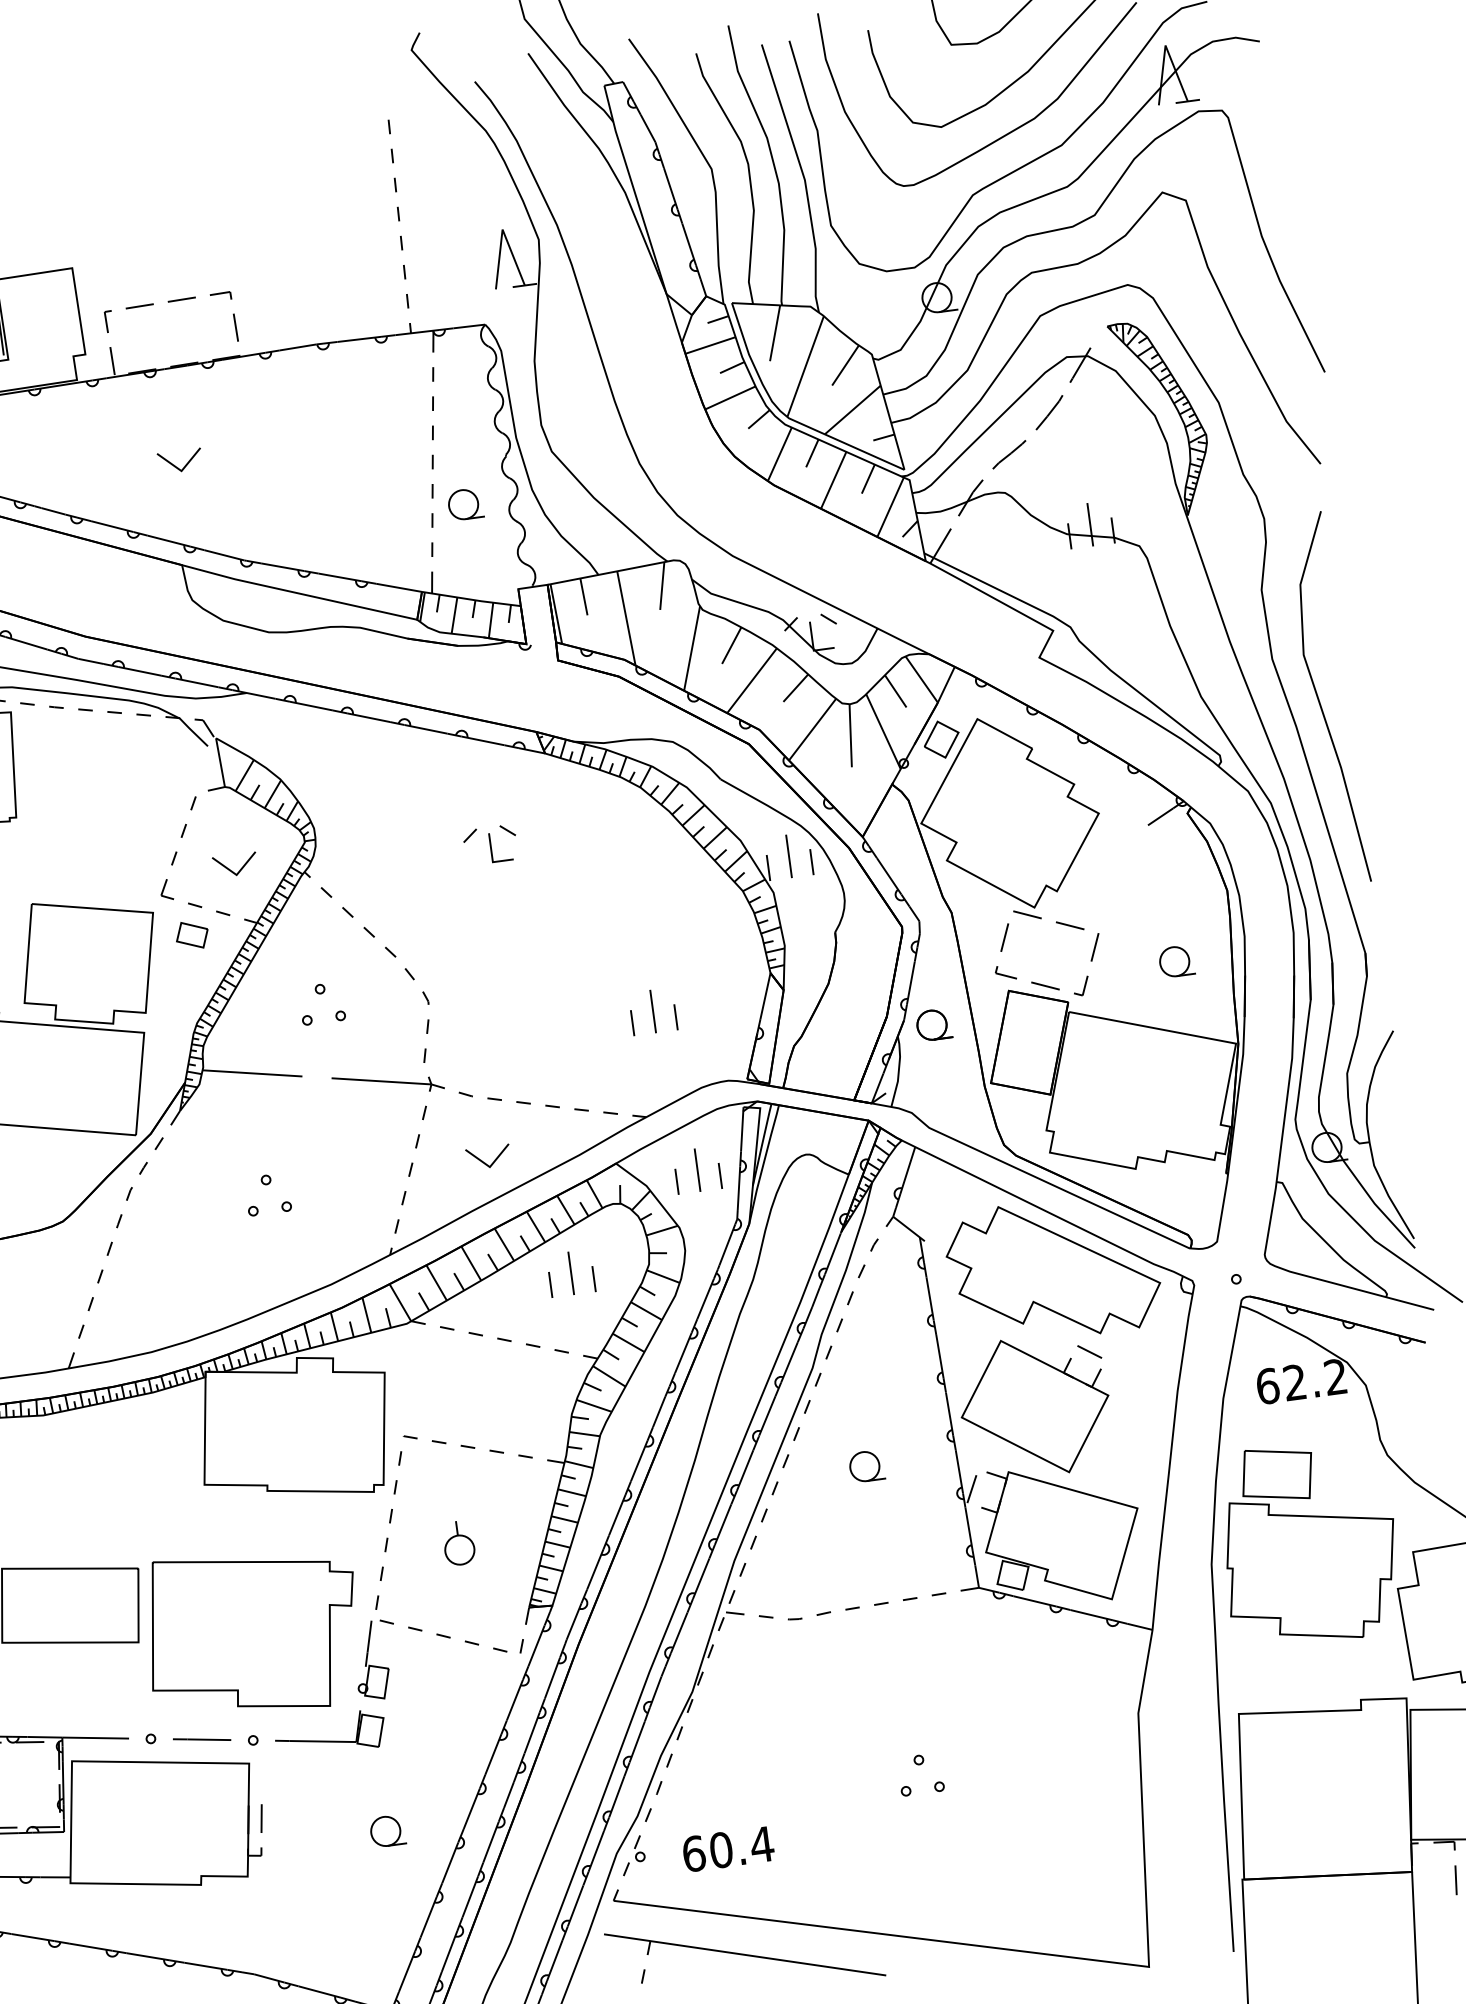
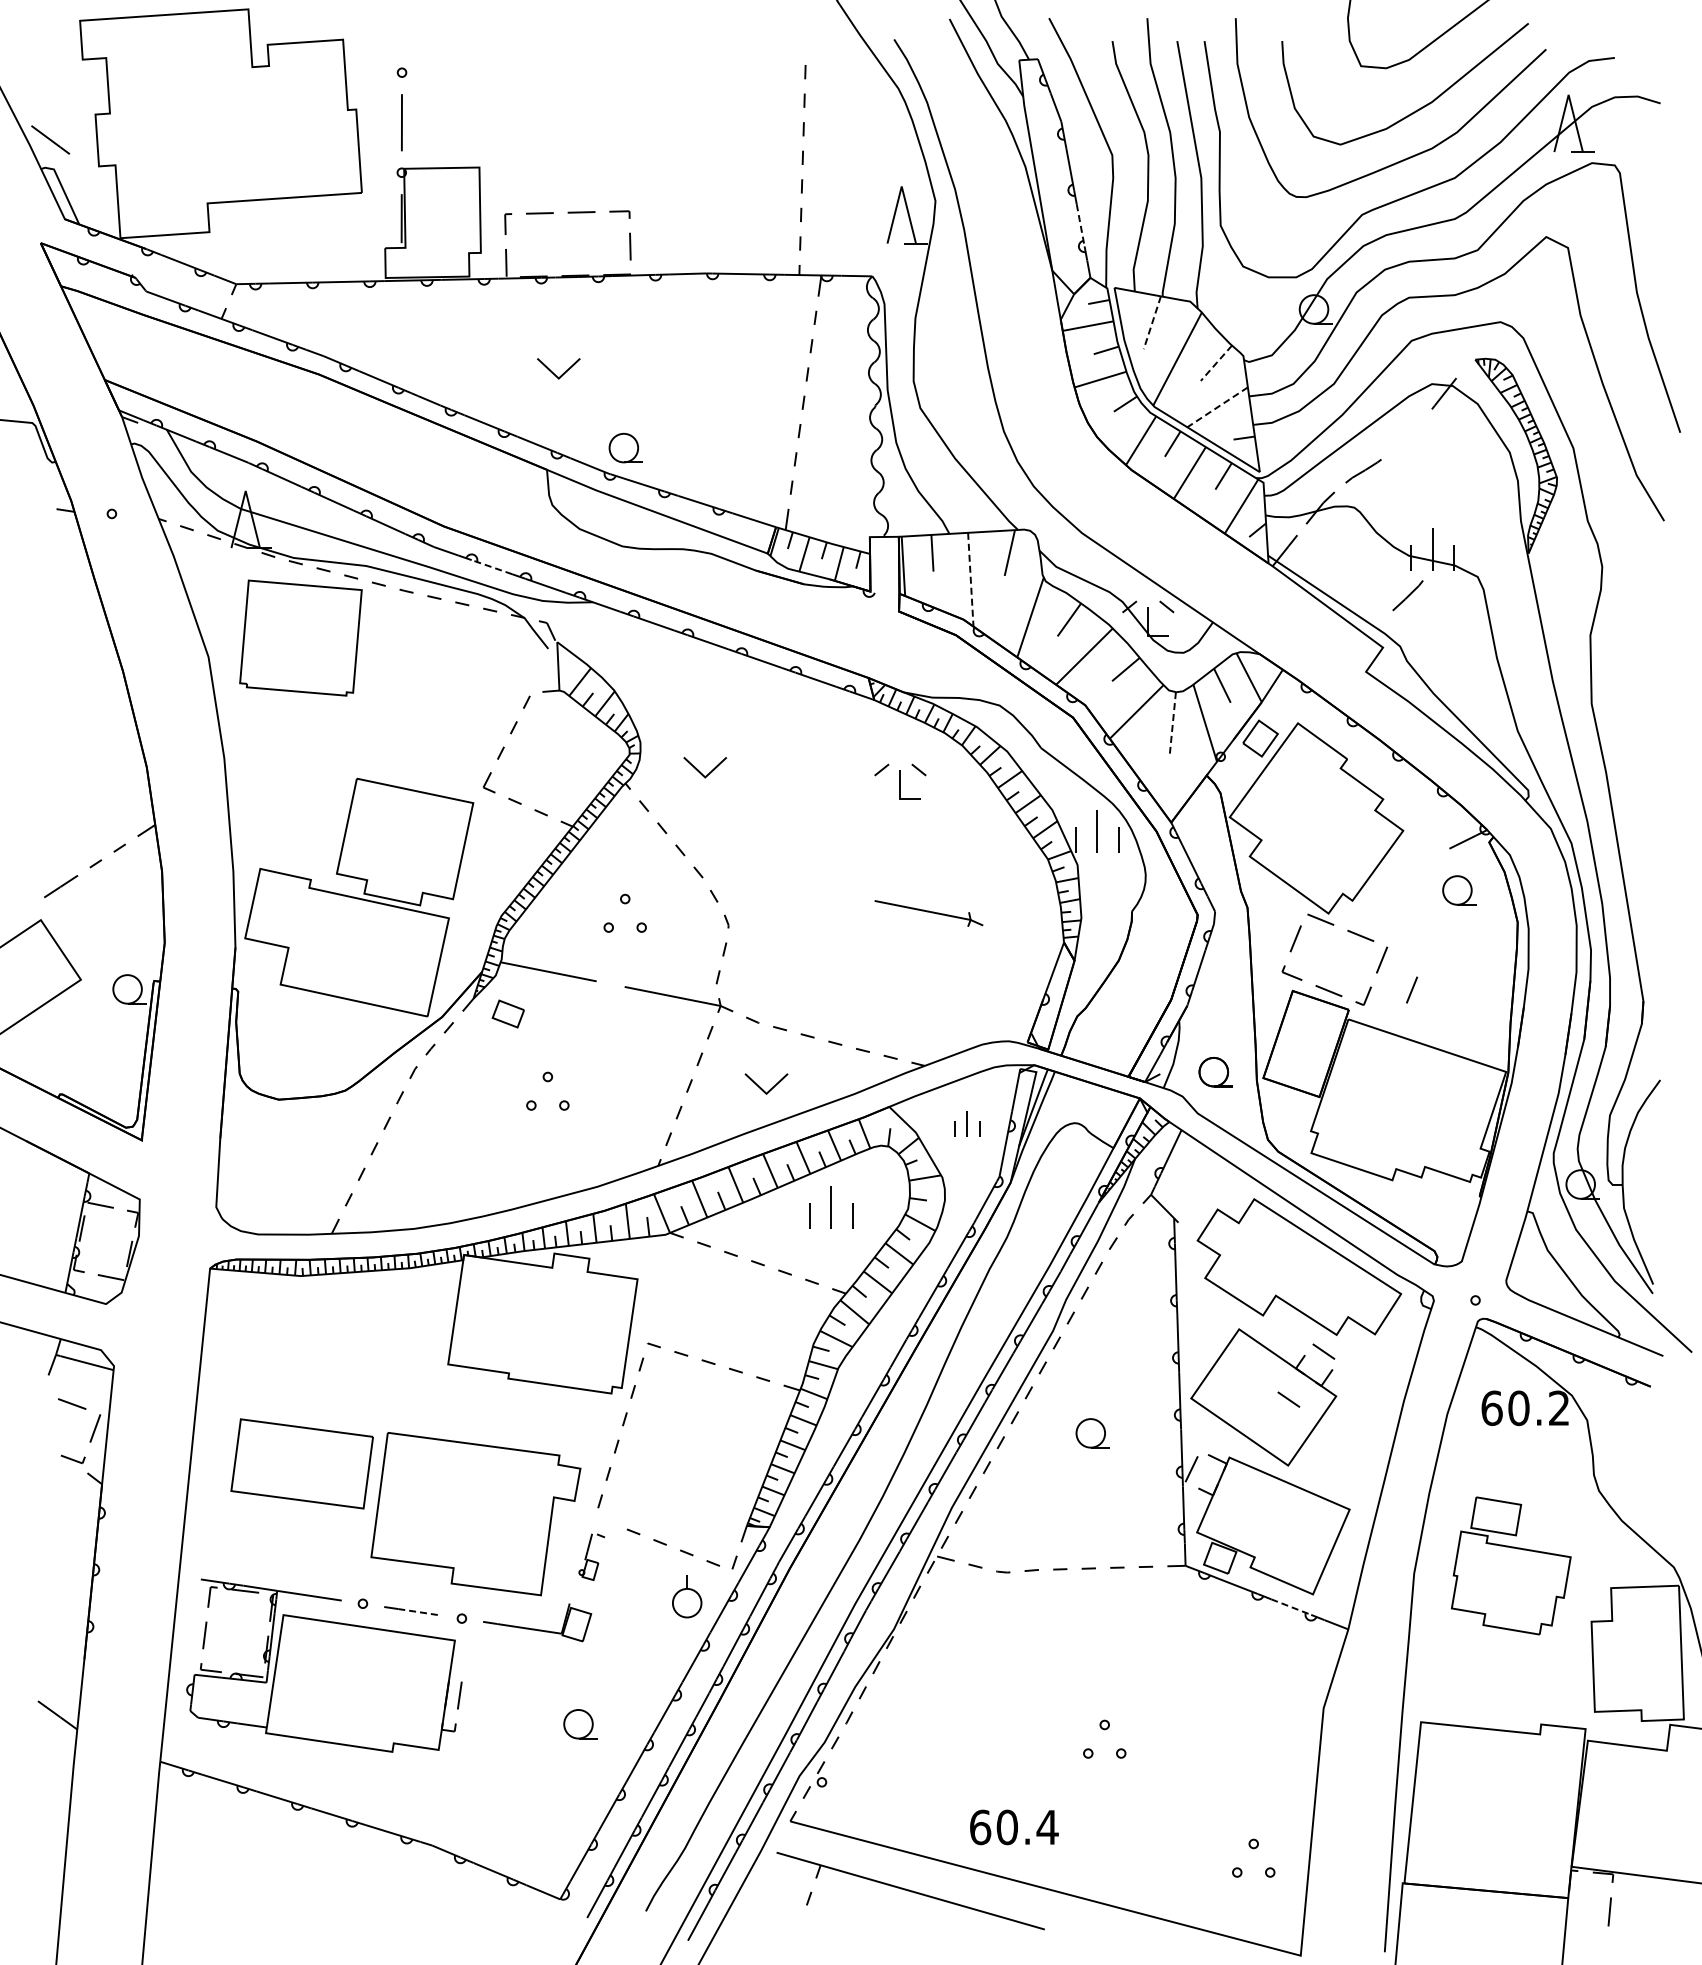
line: (688, 244) -> (1080, 225), solid -> dashed
line: (775, 333) -> (1152, 322), solid -> dashed
line: (845, 365) -> (1216, 363), solid -> dashed
line: (852, 410) -> (1217, 407), solid -> dashed
line: (1048, 412) -> (1407, 595), moved
part: (465, 503) -> (625, 447), moved
line: (626, 618) -> (970, 579), solid -> dashed
line: (139, 671) -> (491, 567), solid -> dashed
line: (1319, 699) -> (1632, 749), removed
line: (850, 735) -> (1172, 722), solid -> dashed
part: (490, 844) -> (900, 781), moved
part: (230, 869) -> (700, 771), moved
part: (191, 934) -> (507, 1013), moved
part: (1176, 961) -> (1459, 890), moved
part: (629, 962) -> (928, 913), added
line: (1129, 972) -> (1412, 989), added
part: (653, 1011) -> (945, 964), removed
part: (933, 1025) -> (1215, 1072), moved
part: (697, 1169) -> (967, 1123), size x0.6
text: (1294, 1382) -> (1518, 1408), 62.2 -> 60.2
line: (1060, 1405) -> (1288, 1399), added
part: (1309, 1542) -> (1511, 1565), size x0.7
part: (459, 1543) -> (687, 1596), moved
line: (1091, 1615) -> (1291, 1607), solid -> dashed
part: (376, 1660) -> (591, 1557), size x0.6
line: (209, 1740) -> (419, 1612), solid -> dashed
text: (728, 1849) -> (1014, 1827), moved
part: (1086, 1865) -> (1253, 1849), added

